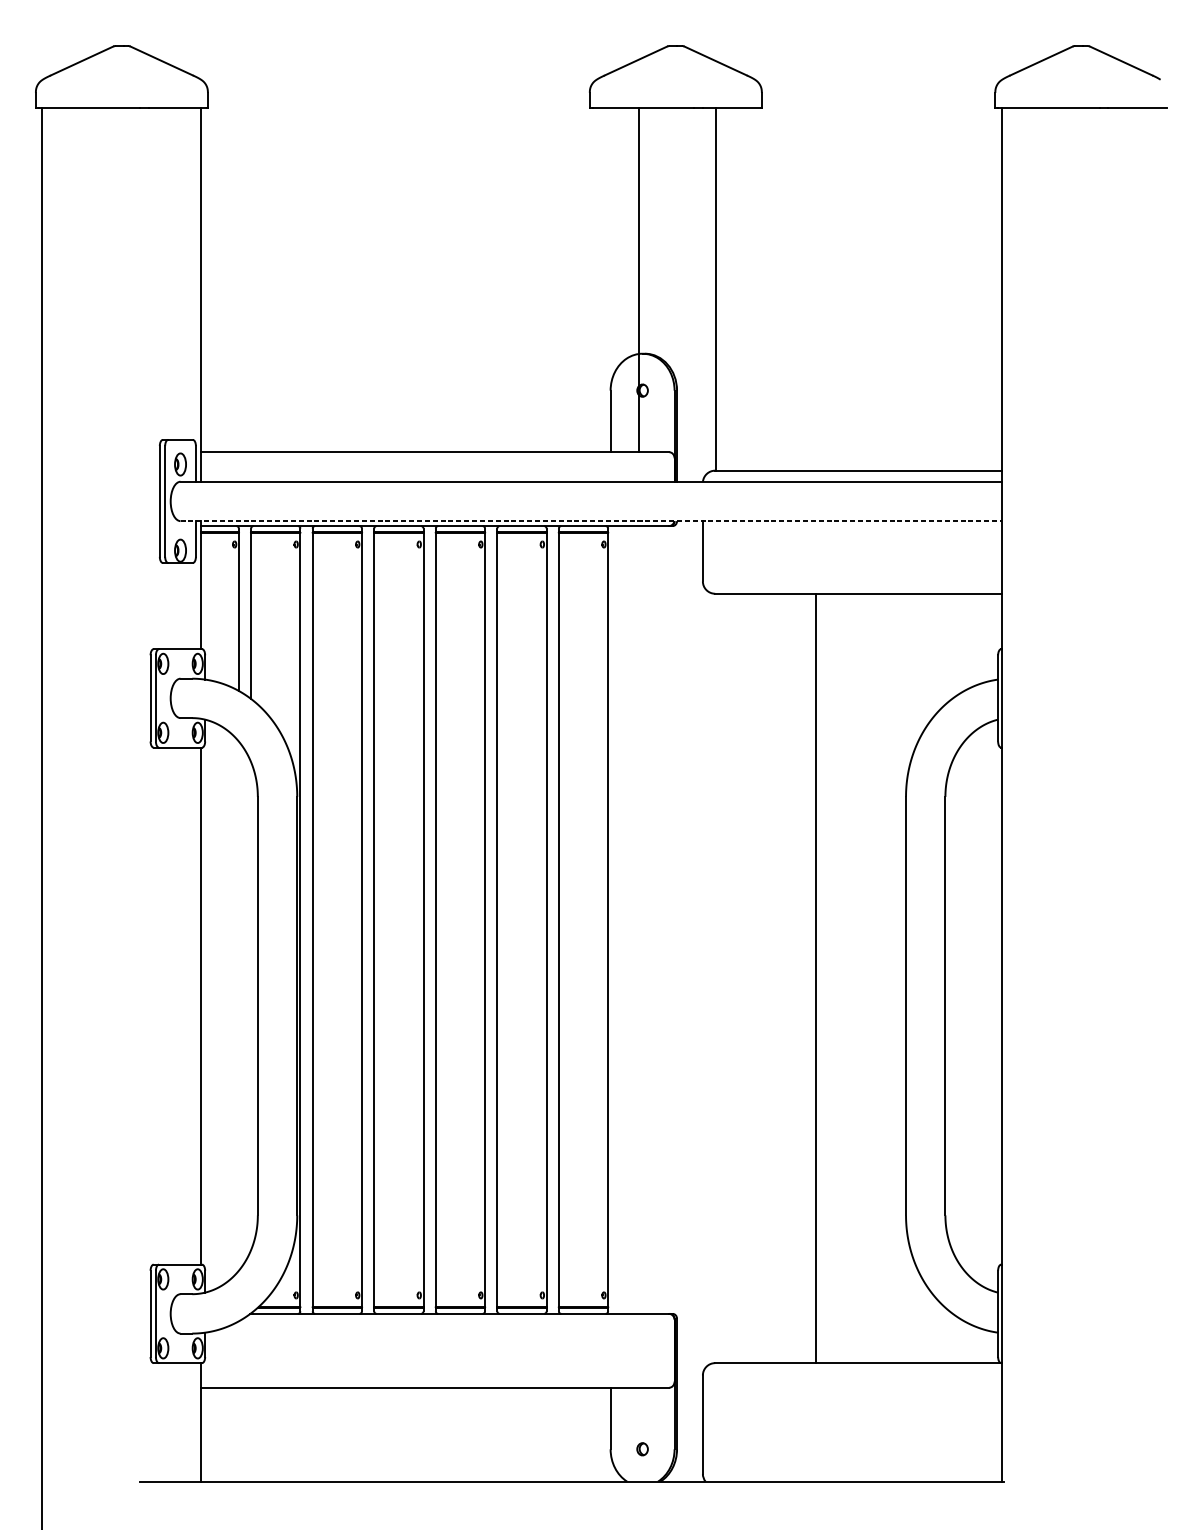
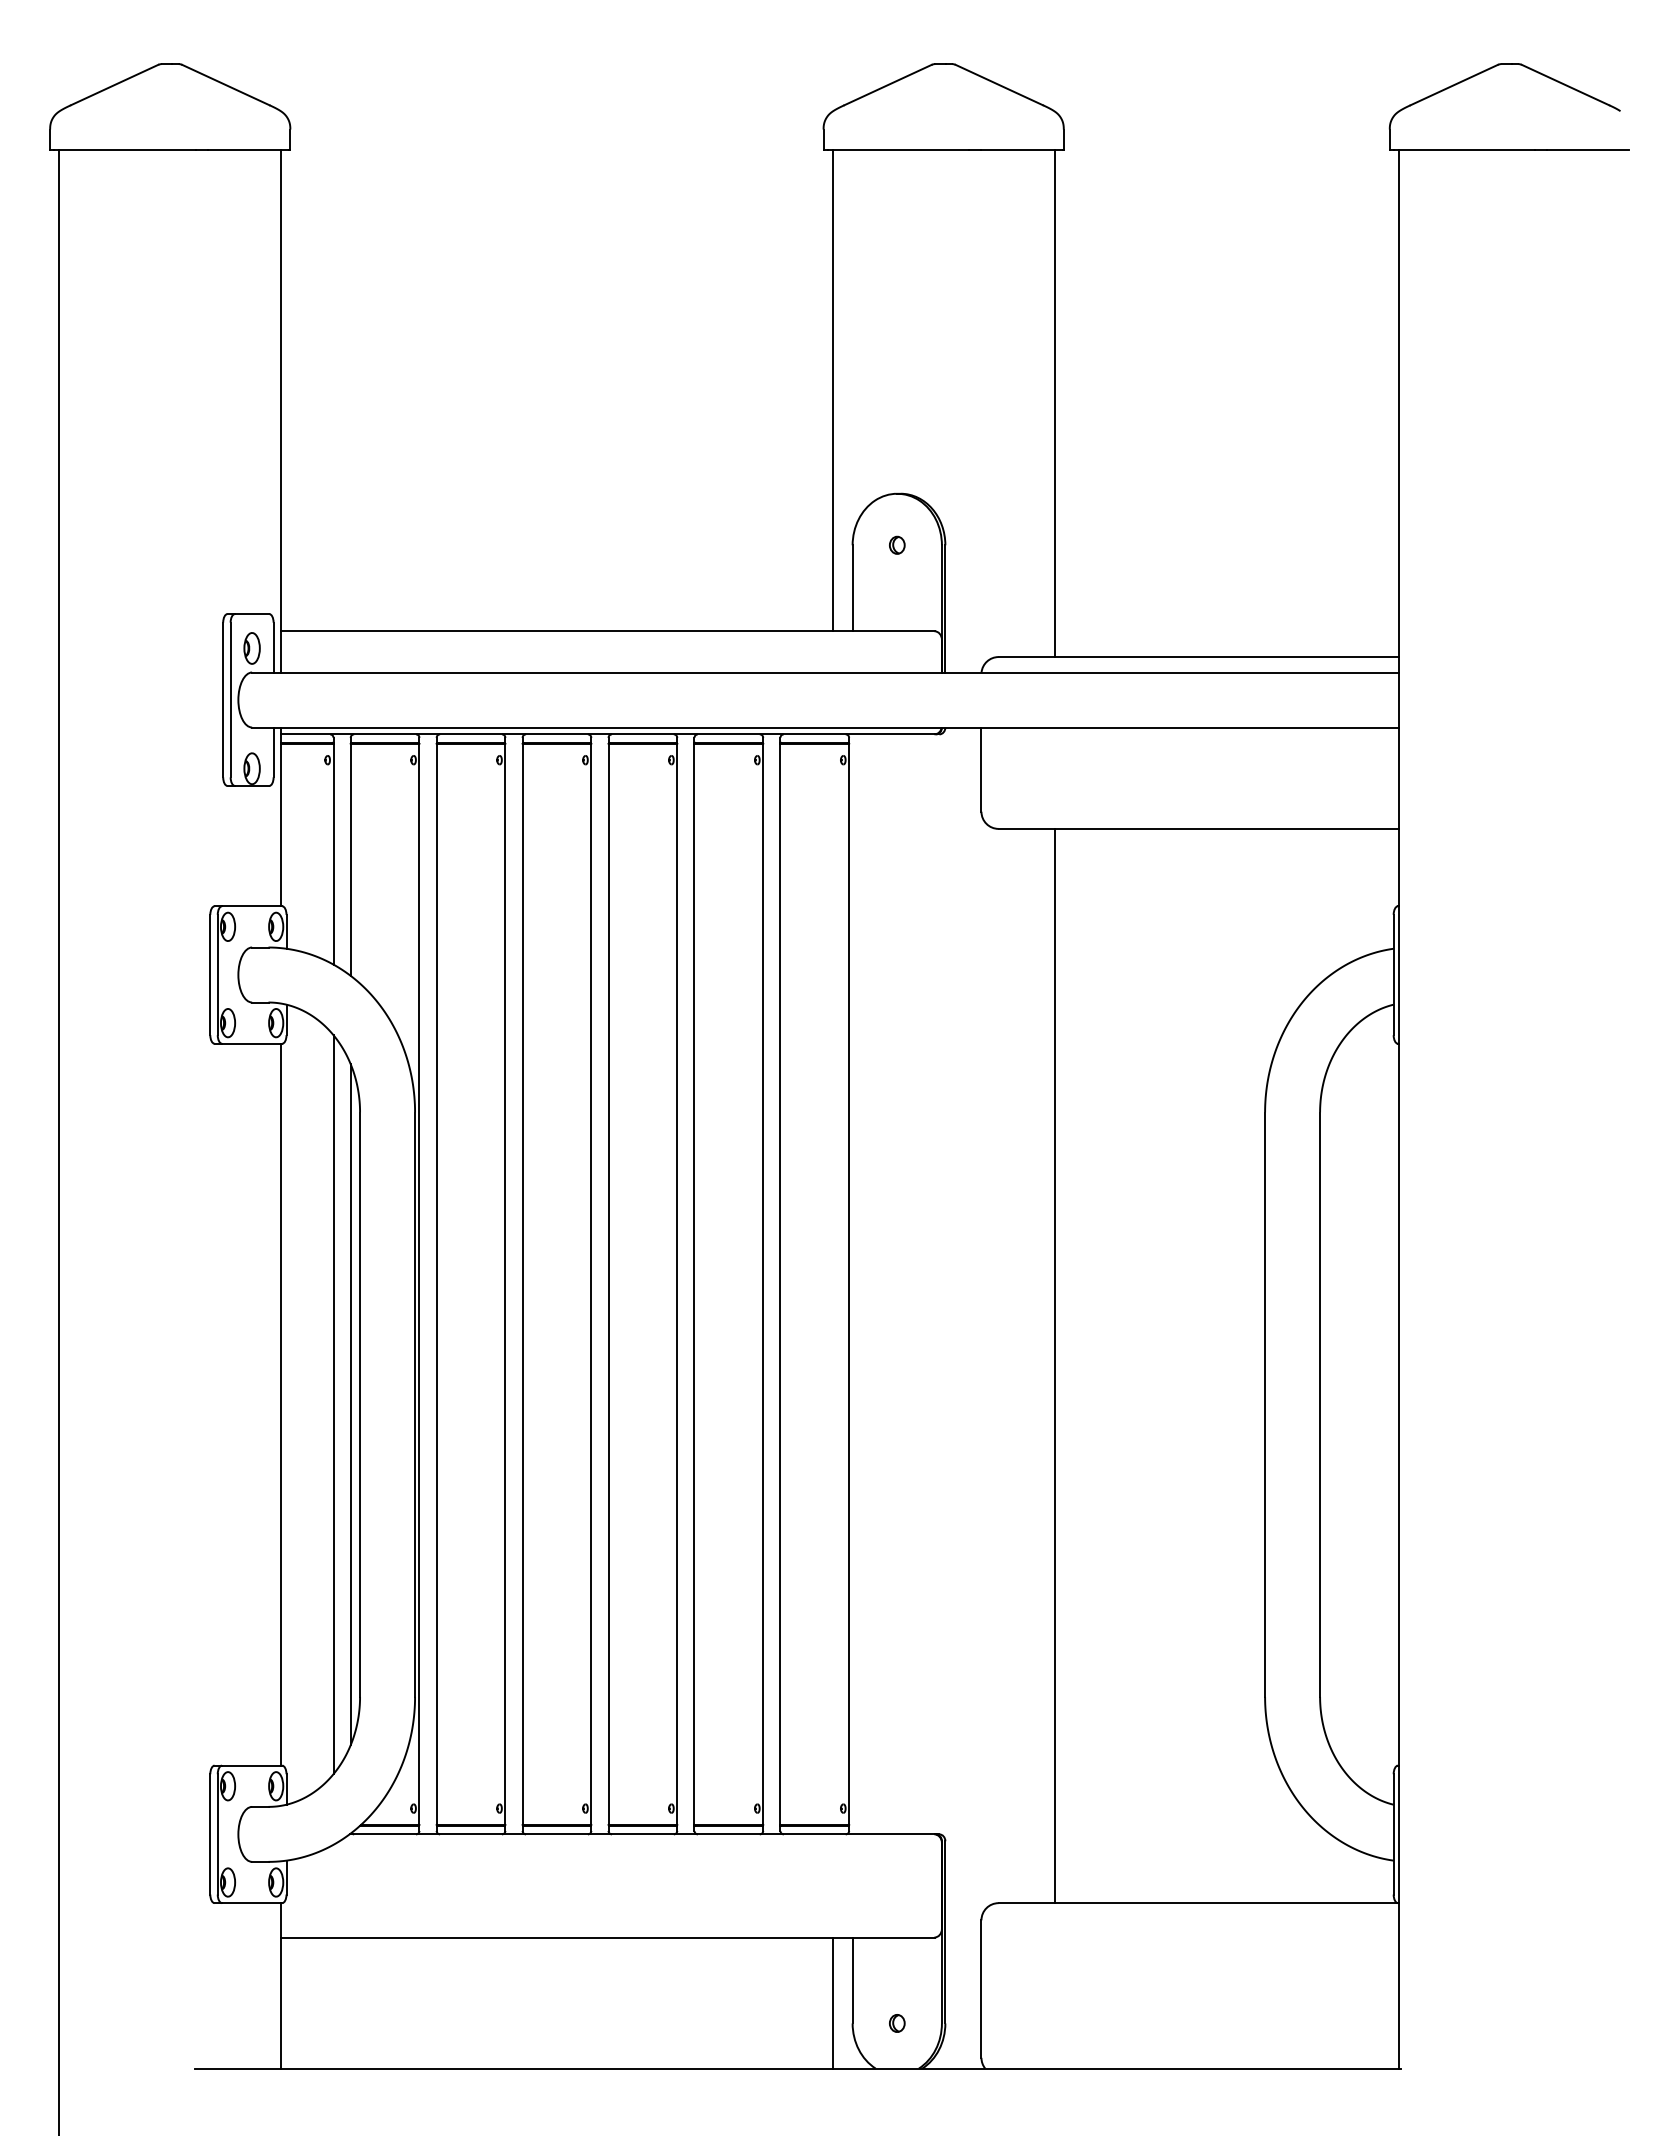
line: (638, 279) -> (832, 390), moved
line: (715, 289) -> (1054, 403), moved
line: (591, 521) -> (825, 727), dashed -> solid
line: (815, 978) -> (1054, 1365), moved
line: (238, 1006) -> (333, 1404), added
line: (251, 1006) -> (350, 1404), added
line: (596, 1434) -> (832, 2002), added

